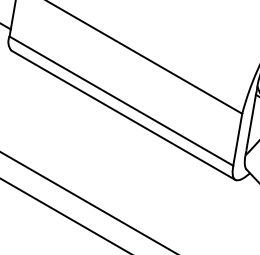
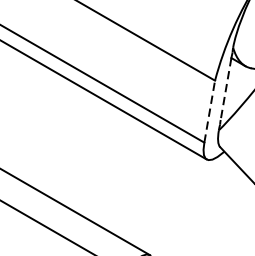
line: (251, 121) -> (226, 89), solid -> dashed
line: (237, 139) -> (209, 111), solid -> dashed

